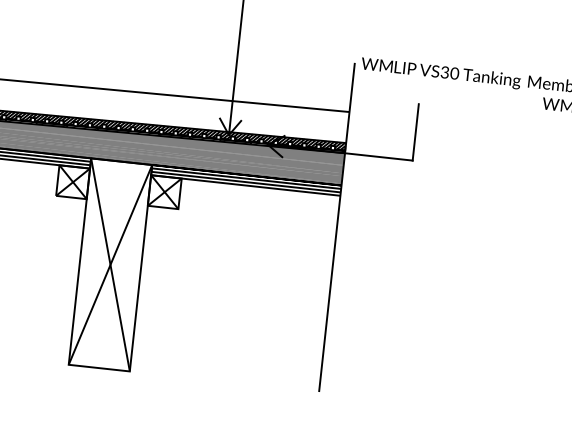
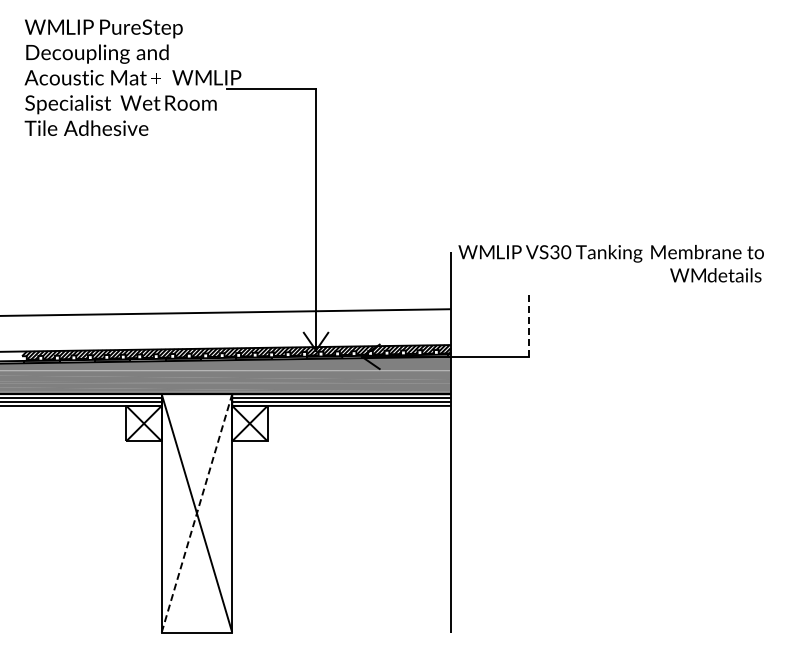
line: (415, 132) -> (528, 324), solid -> dashed
line: (111, 264) -> (197, 512), solid -> dashed

